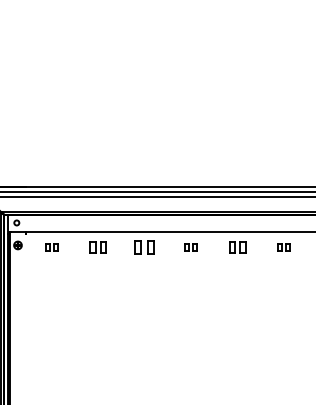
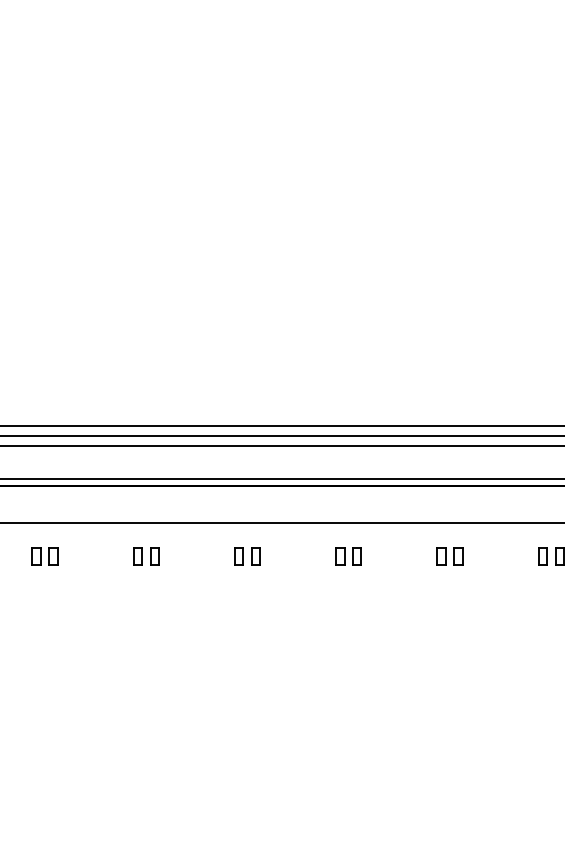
part: (97, 247) -> (144, 556), size x0.71
part: (144, 247) -> (247, 556), size x0.62
part: (237, 247) -> (449, 556), size x0.71

